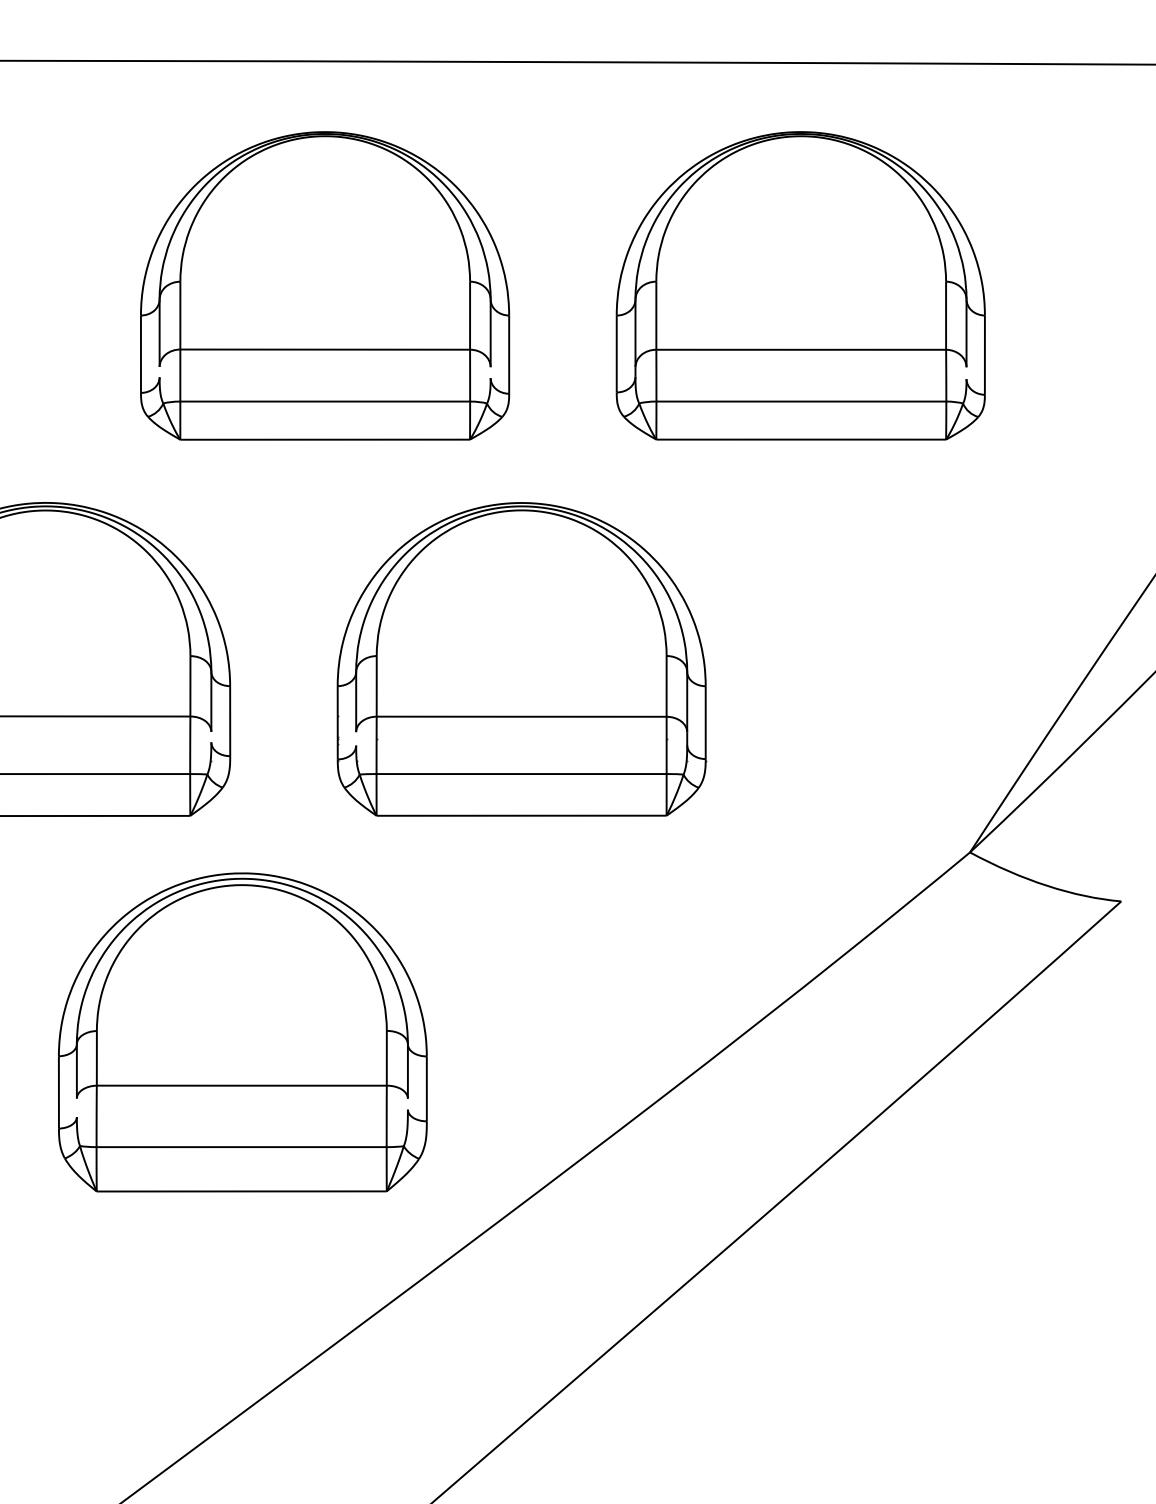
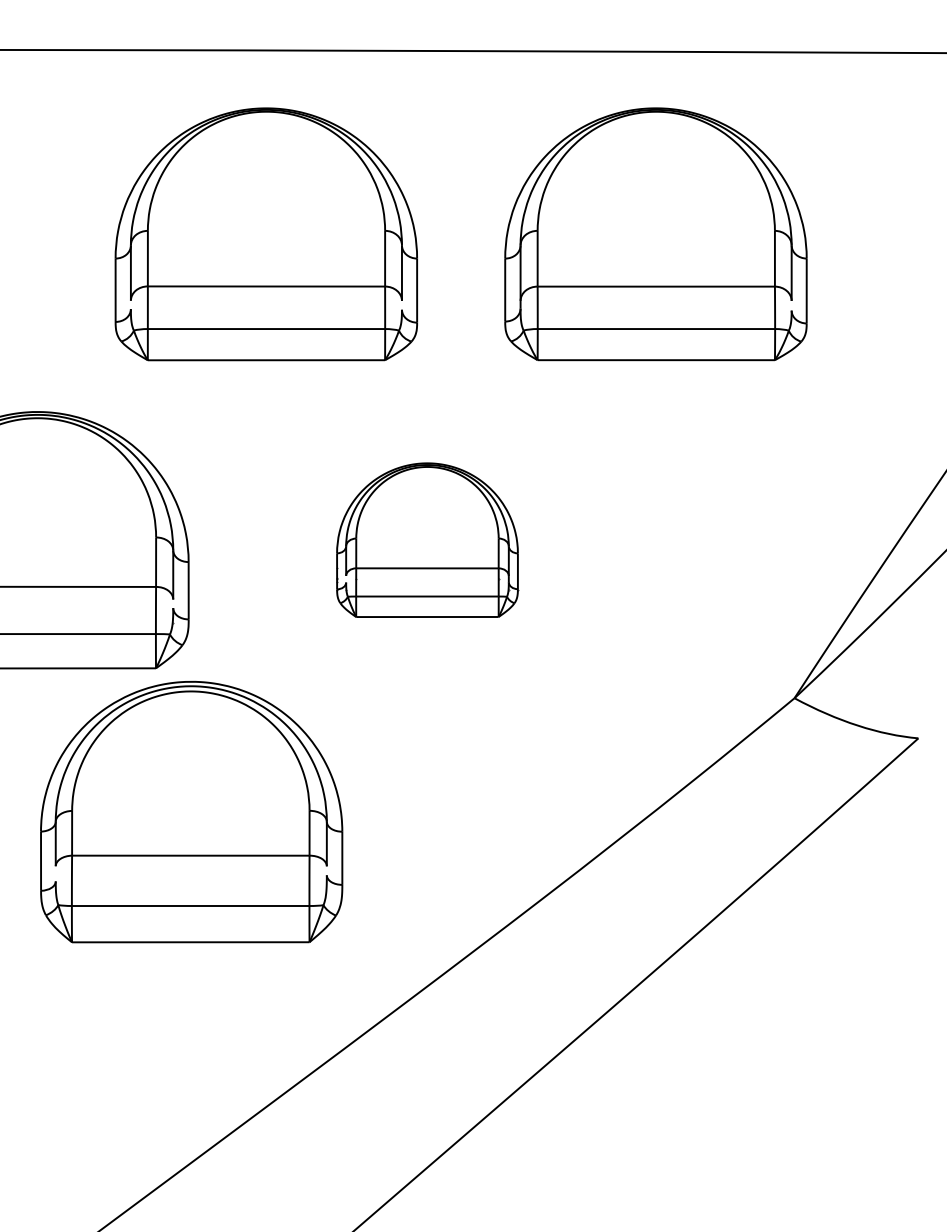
part: (521, 659) -> (427, 540), size x0.6
part: (242, 1032) -> (191, 812), moved

